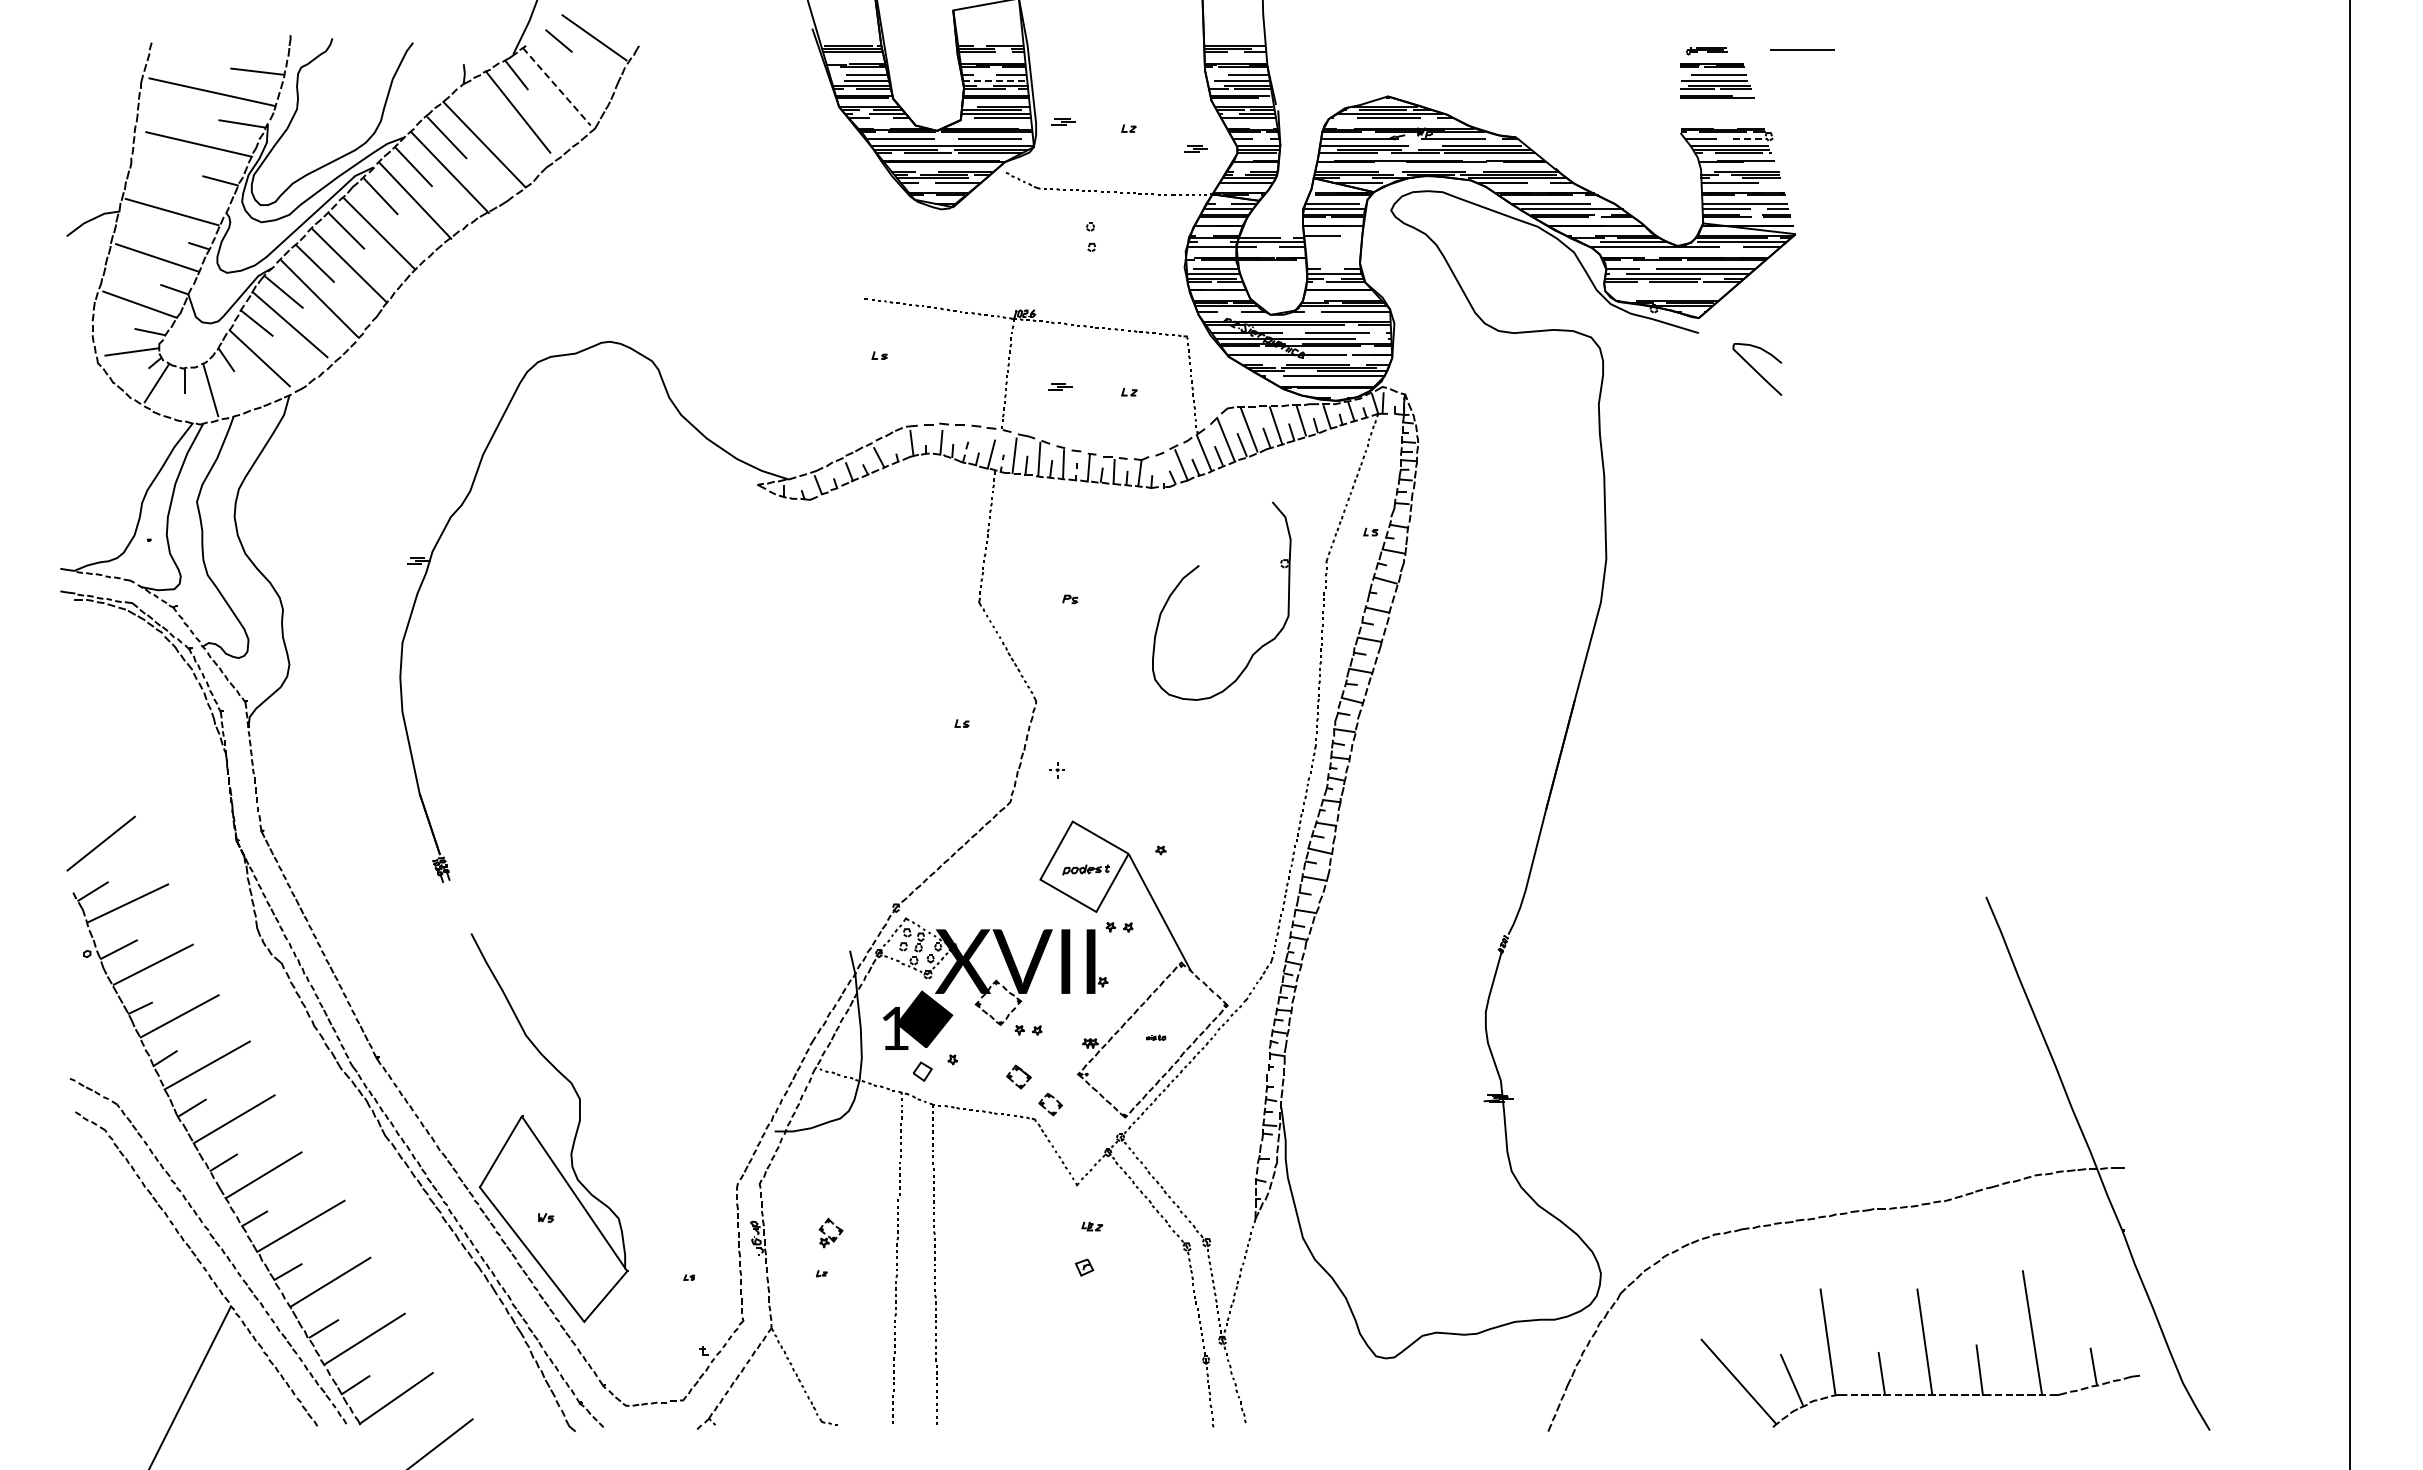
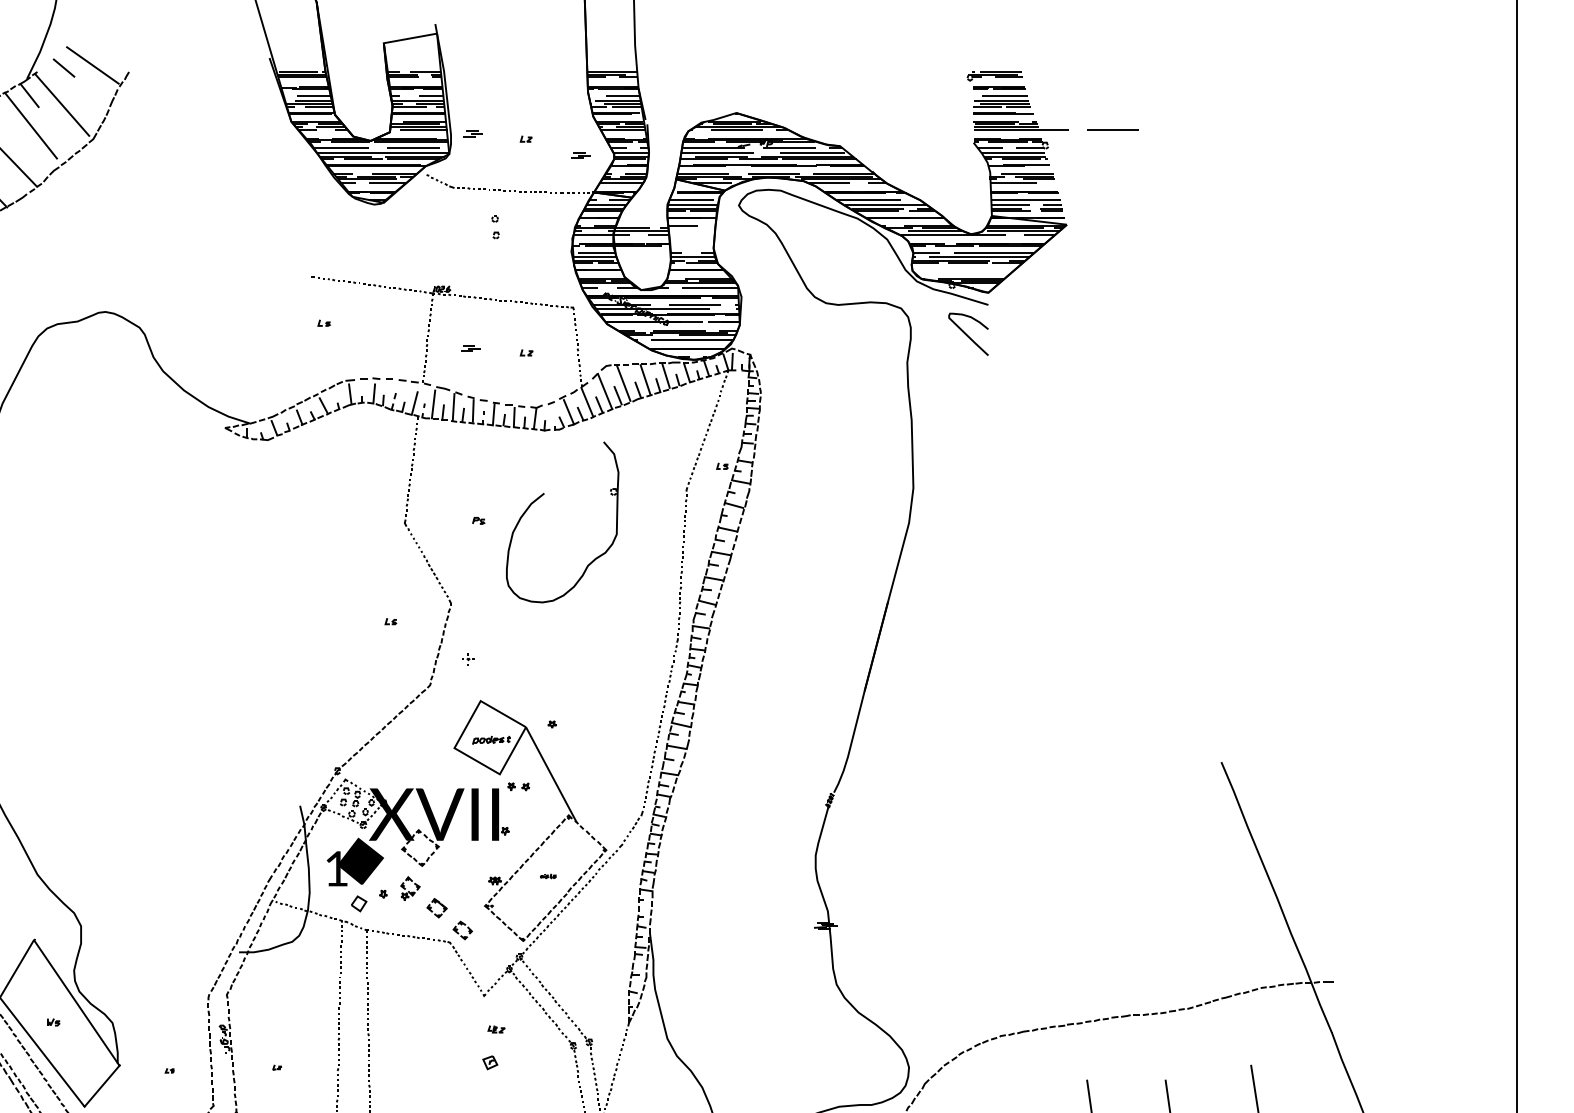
line: (1802, 49) -> (1113, 130), moved
part: (1706, 51) -> (994, 76), size x1.67
line: (995, 81) -> (418, 100), dashed -> solid
line: (557, 87) -> (62, 105), dashed -> solid
part: (1738, 112) -> (1020, 126), added
line: (1751, 139) -> (1031, 147), dashed -> solid
curve: (1756, 370) -> (967, 335), moved
part: (1197, 568) -> (542, 495), moved
part: (1028, 1030) -> (444, 870), removed
part: (830, 1232) -> (409, 888), moved

